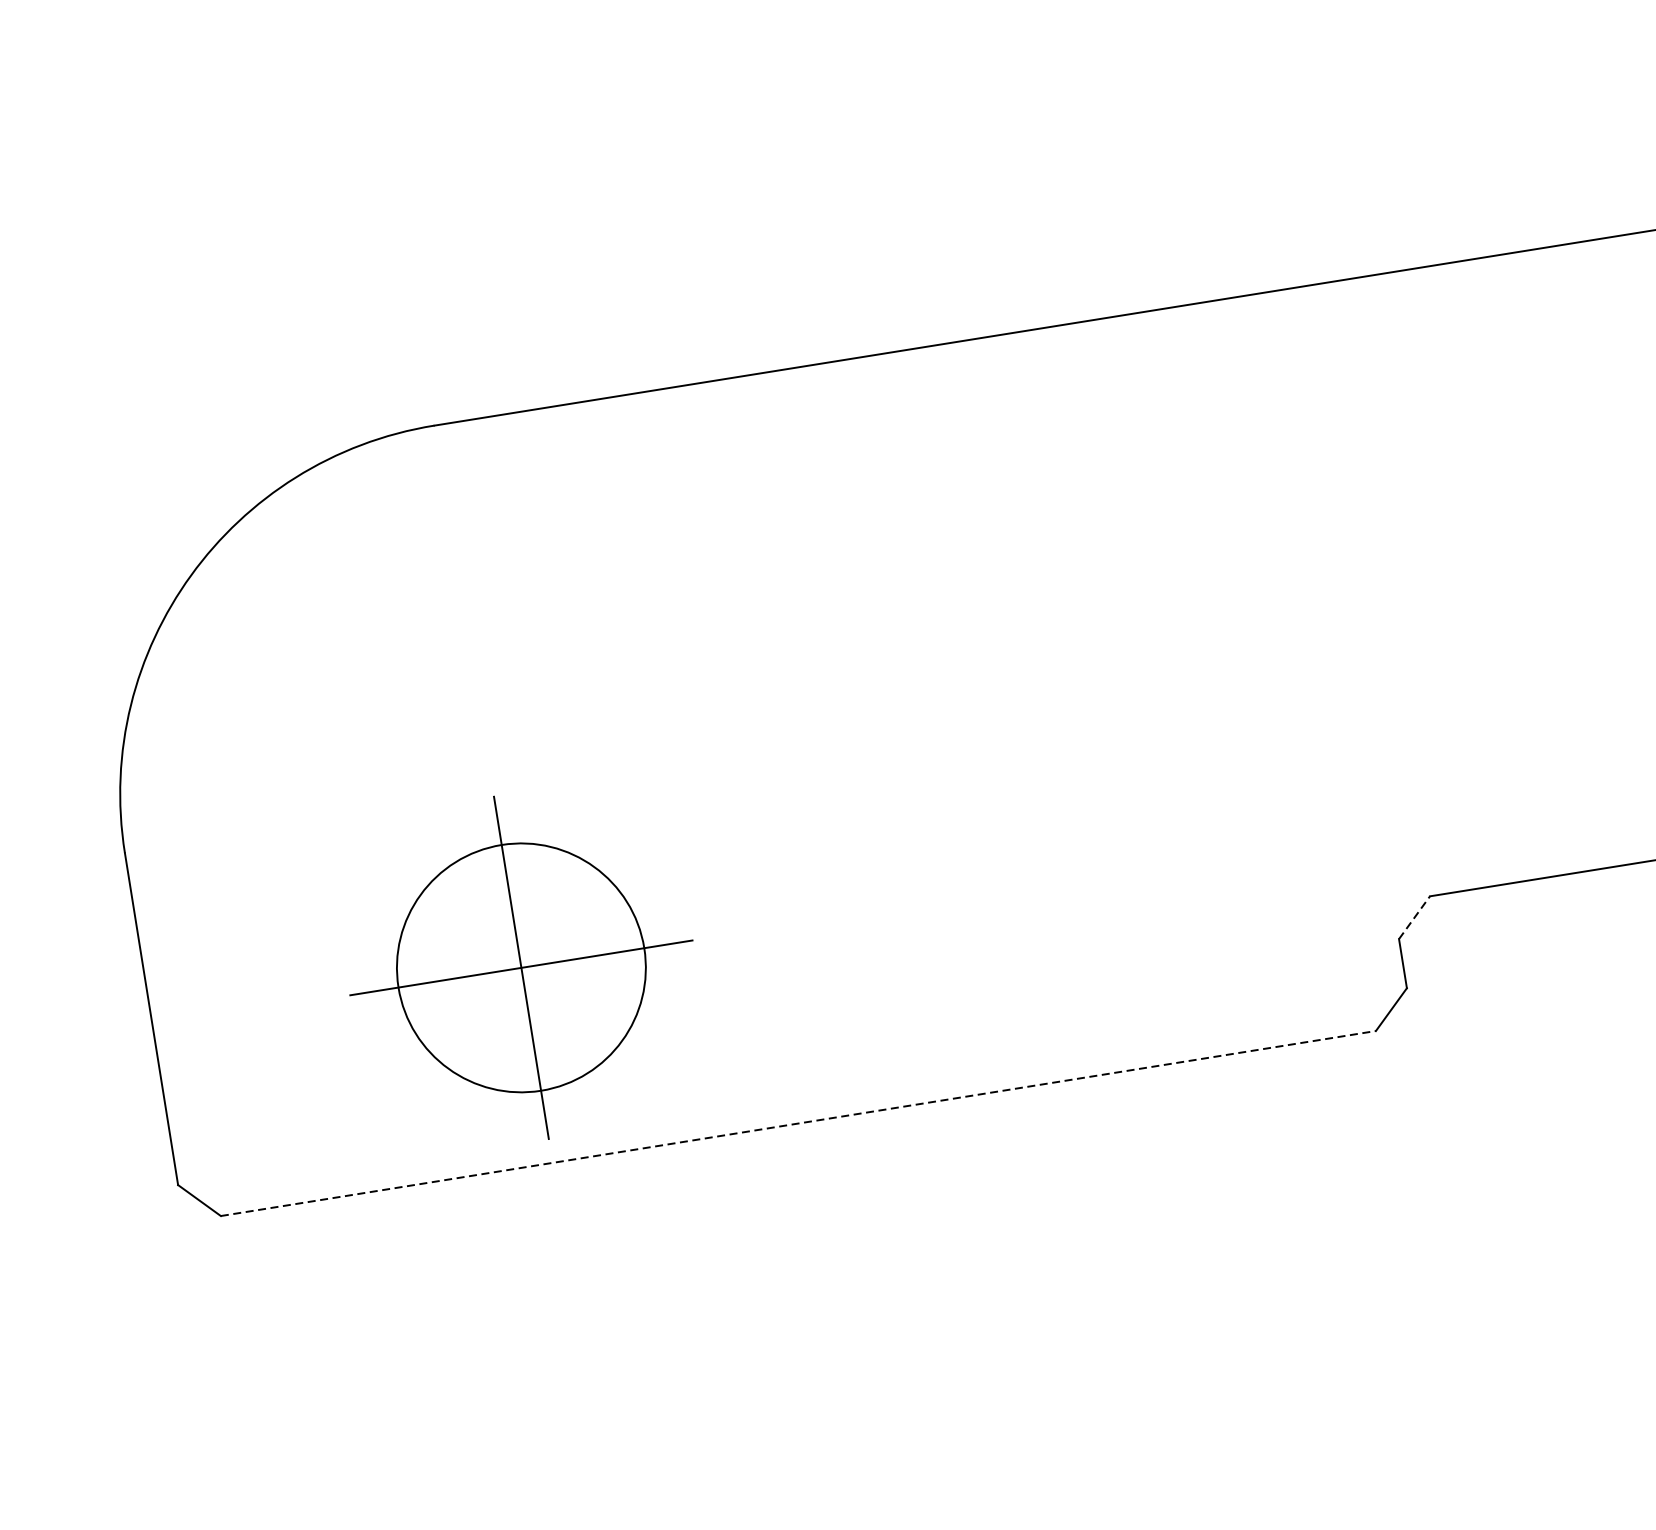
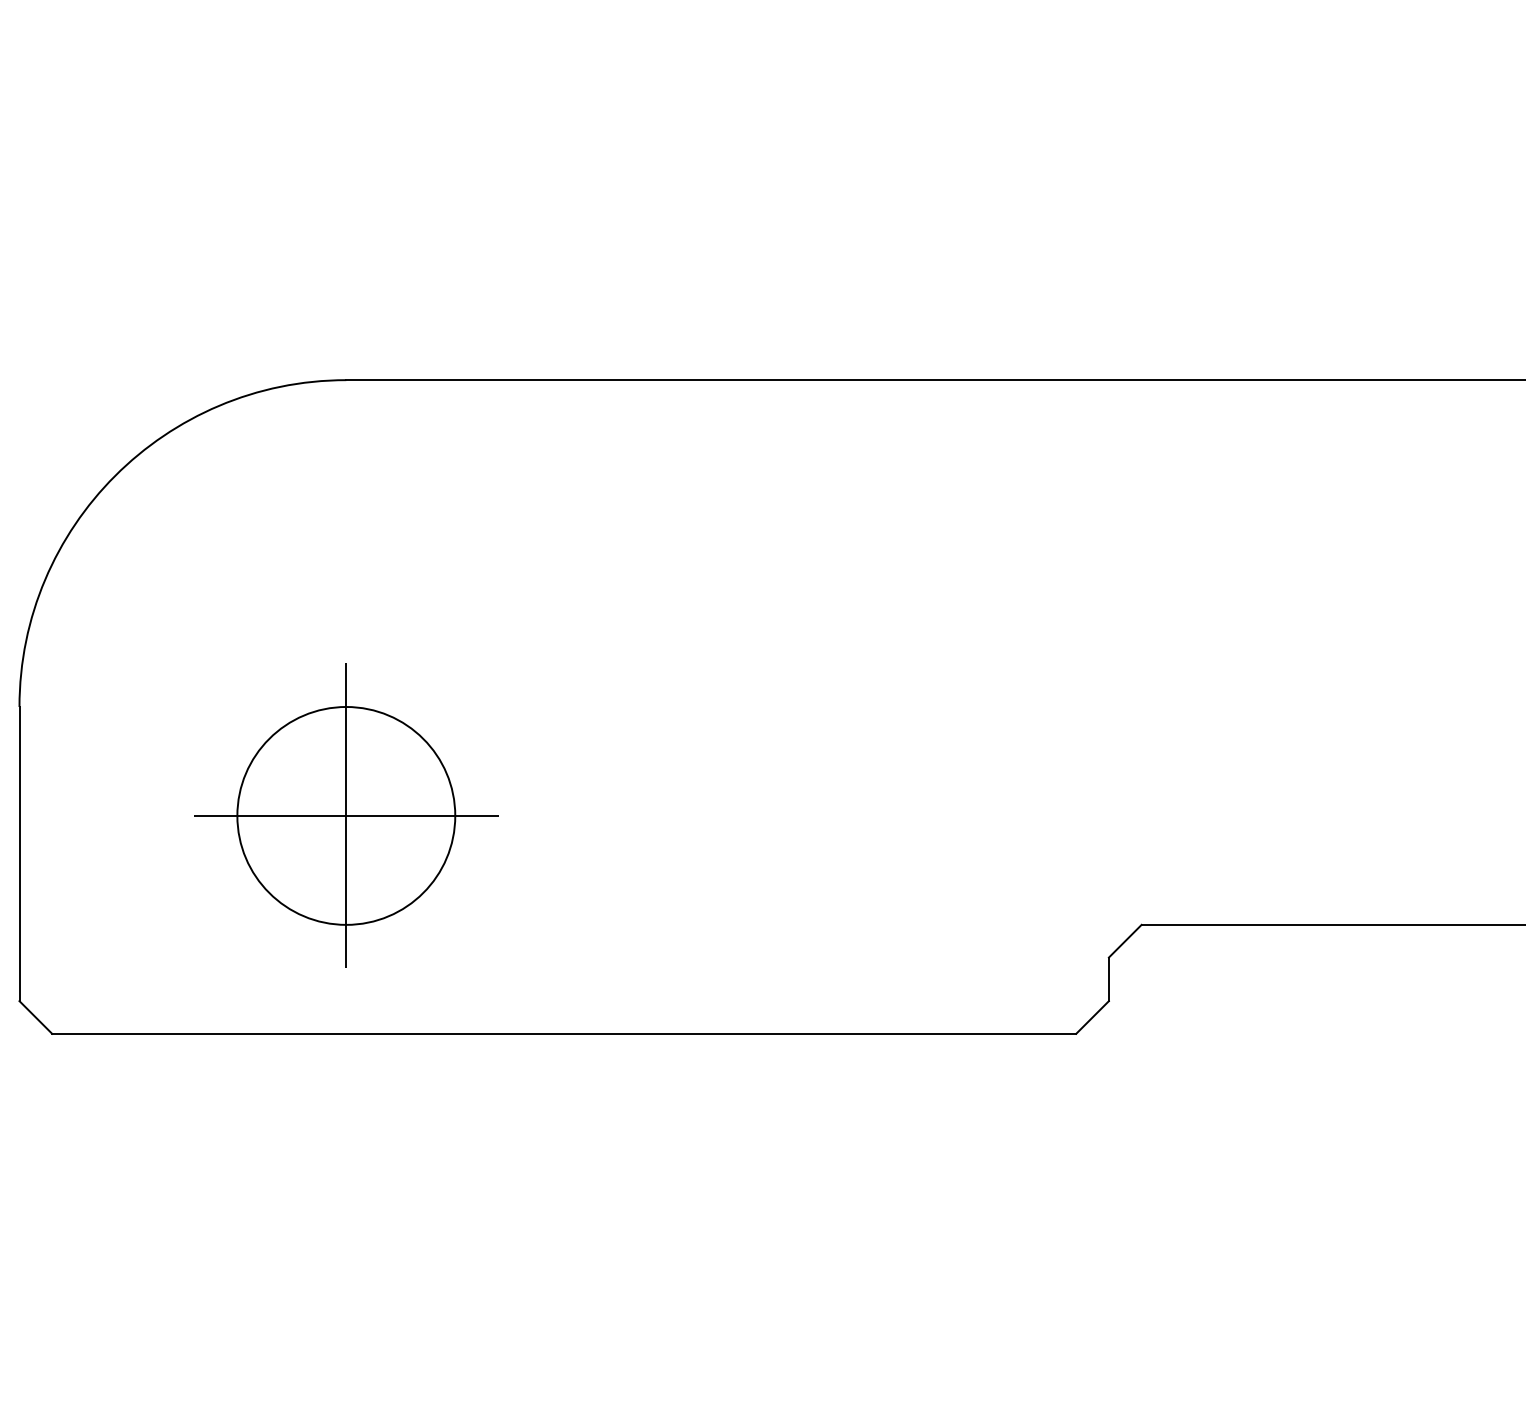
line: (1414, 916) -> (1125, 940), dashed -> solid
part: (521, 967) -> (346, 815), moved
line: (798, 1123) -> (564, 1033), dashed -> solid

